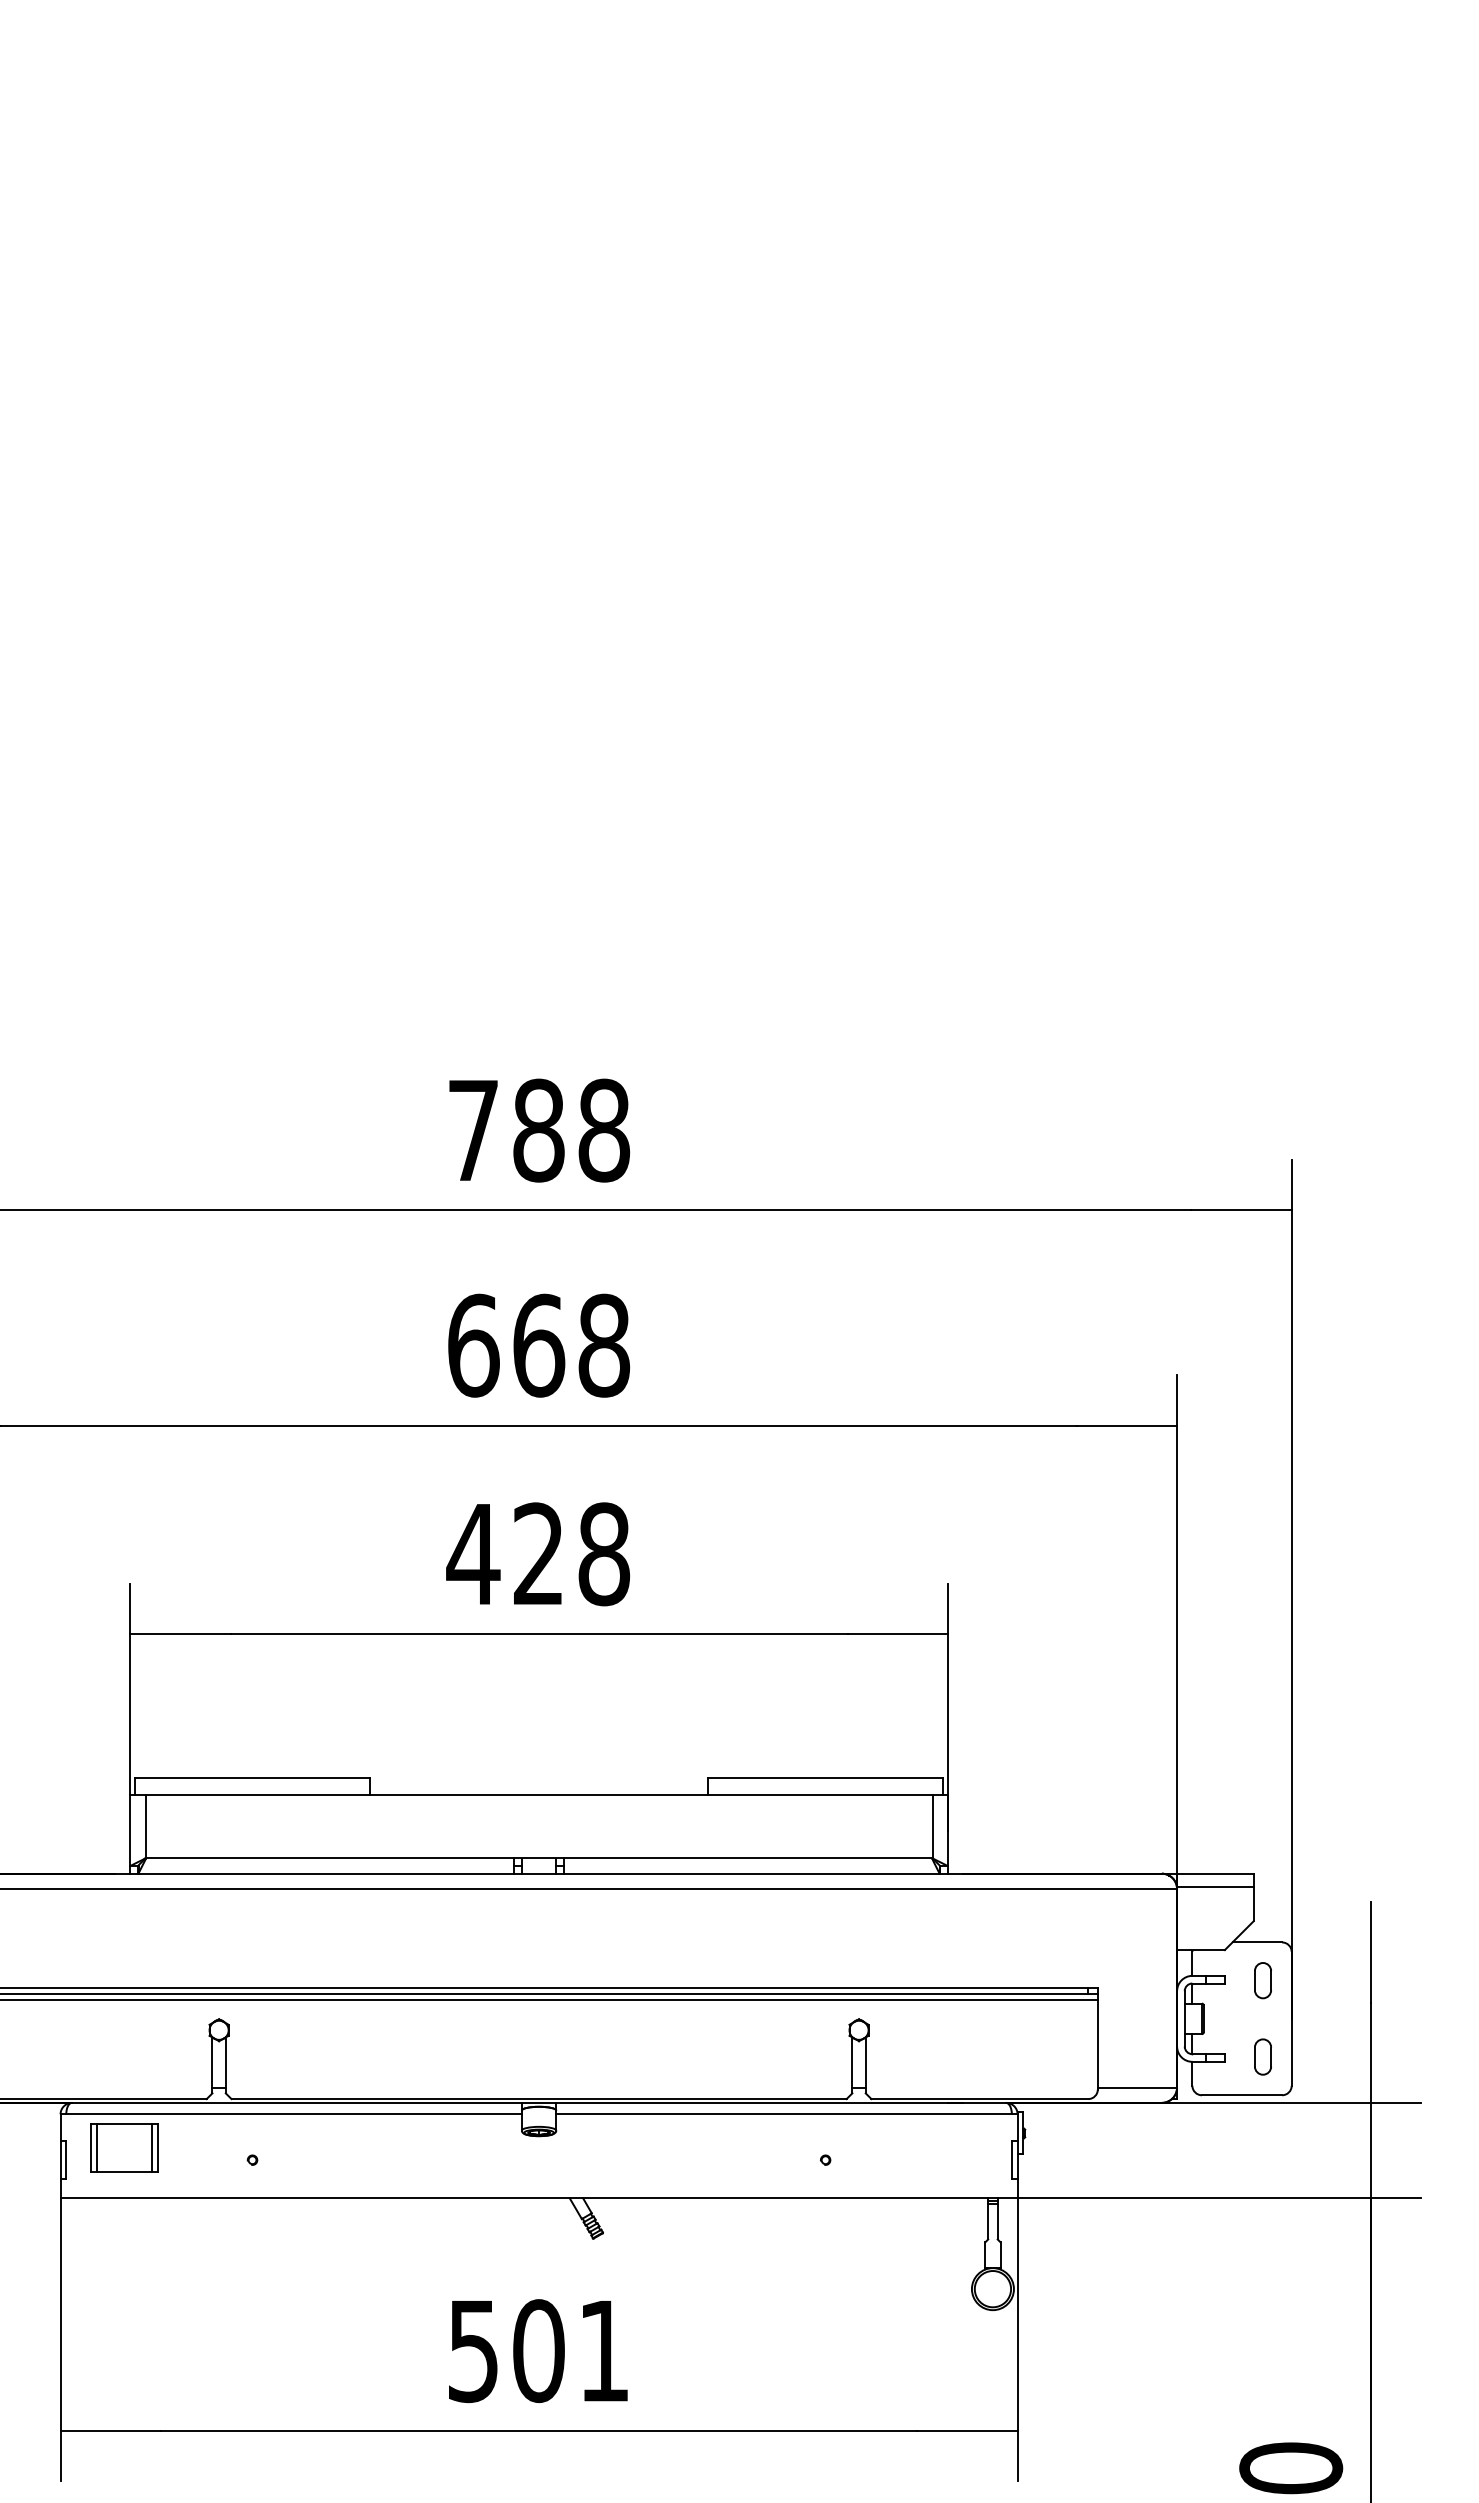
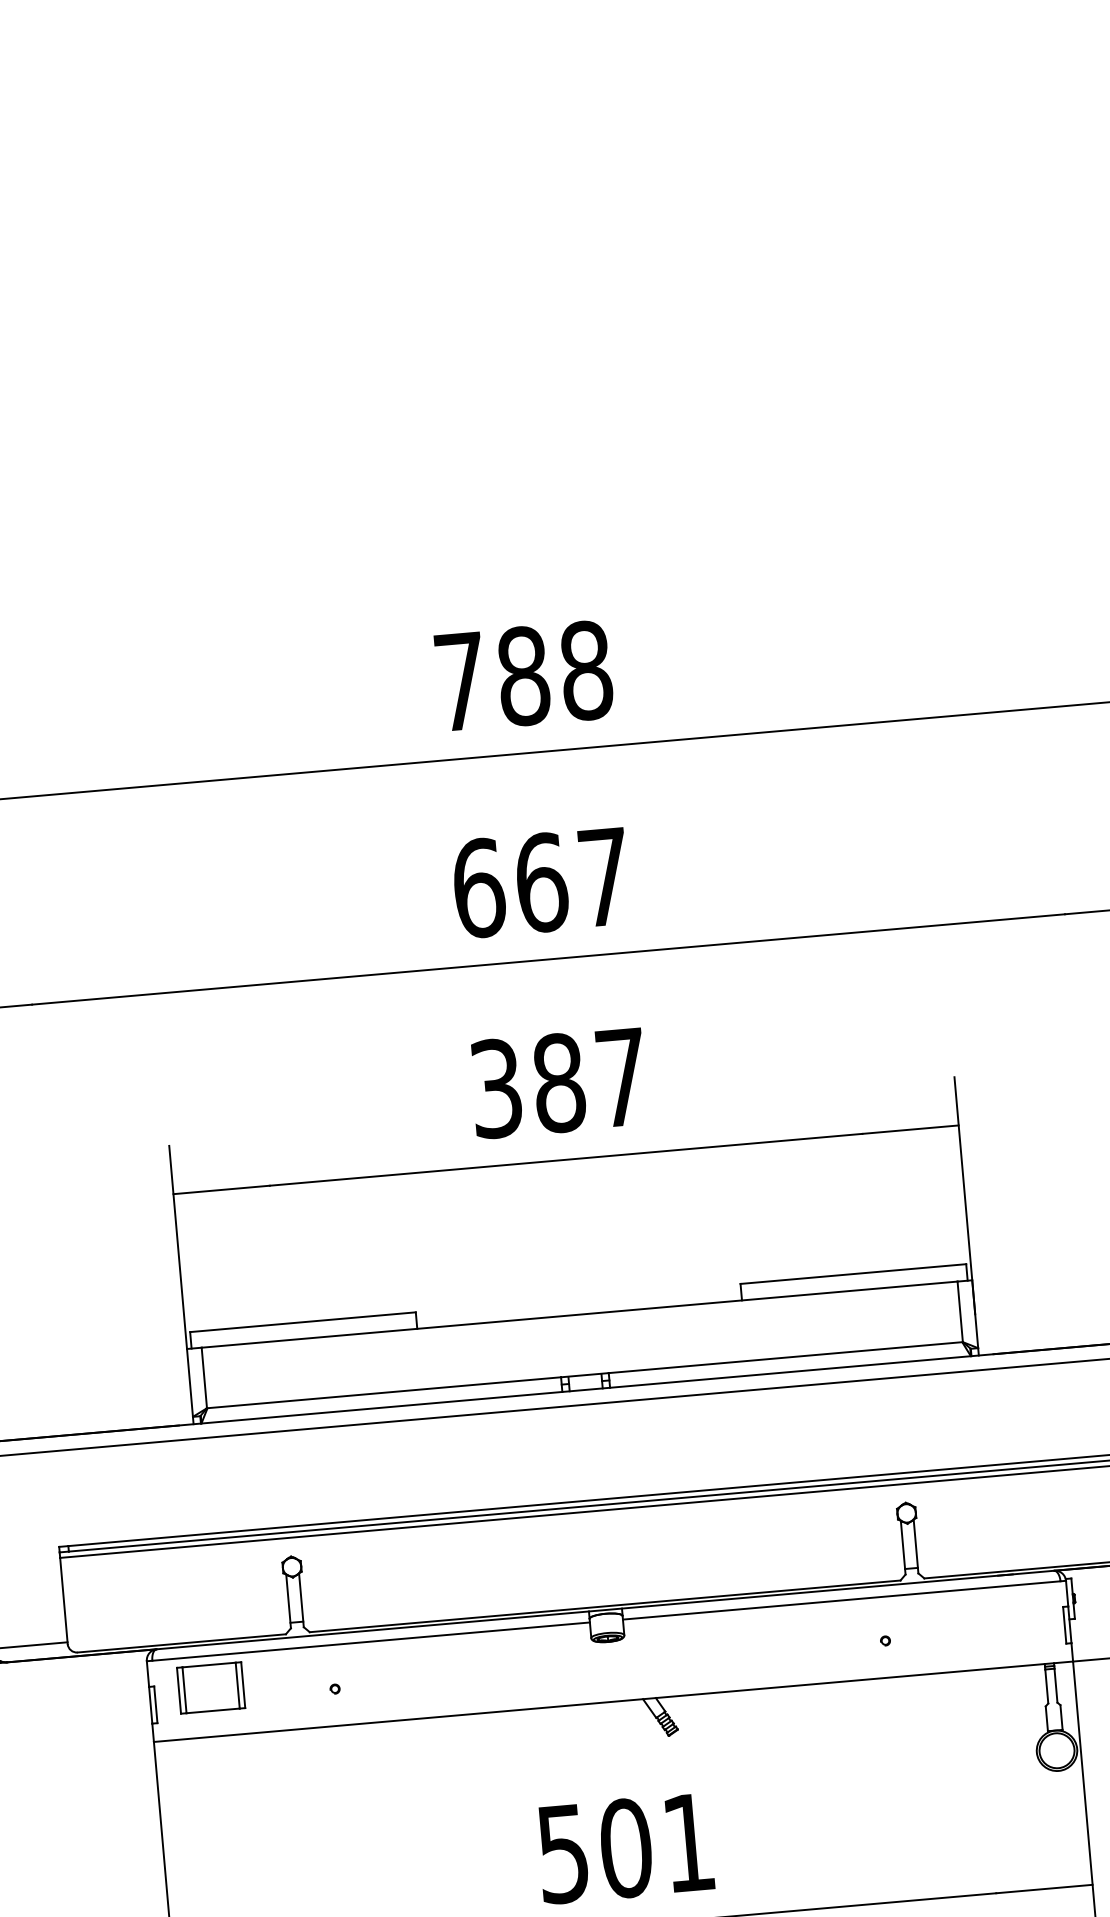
text: (604, 1345) -> (604, 877), 668 -> 667
text: (538, 1554) -> (558, 1083), 428 -> 387

